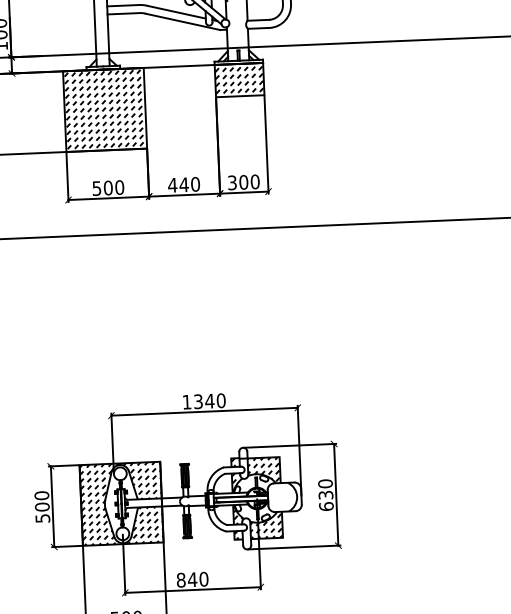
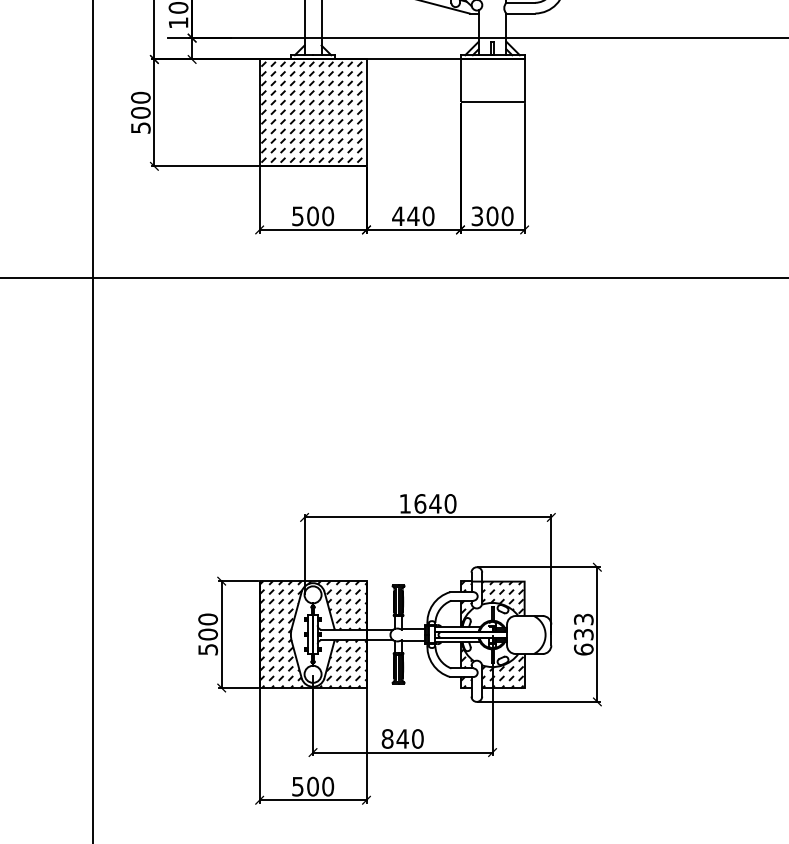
hatch: (239, 79) -> (492, 80), removed
text: (198, 401) -> (420, 503), 1340 -> 1640
text: (325, 483) -> (583, 619), 630 -> 633

